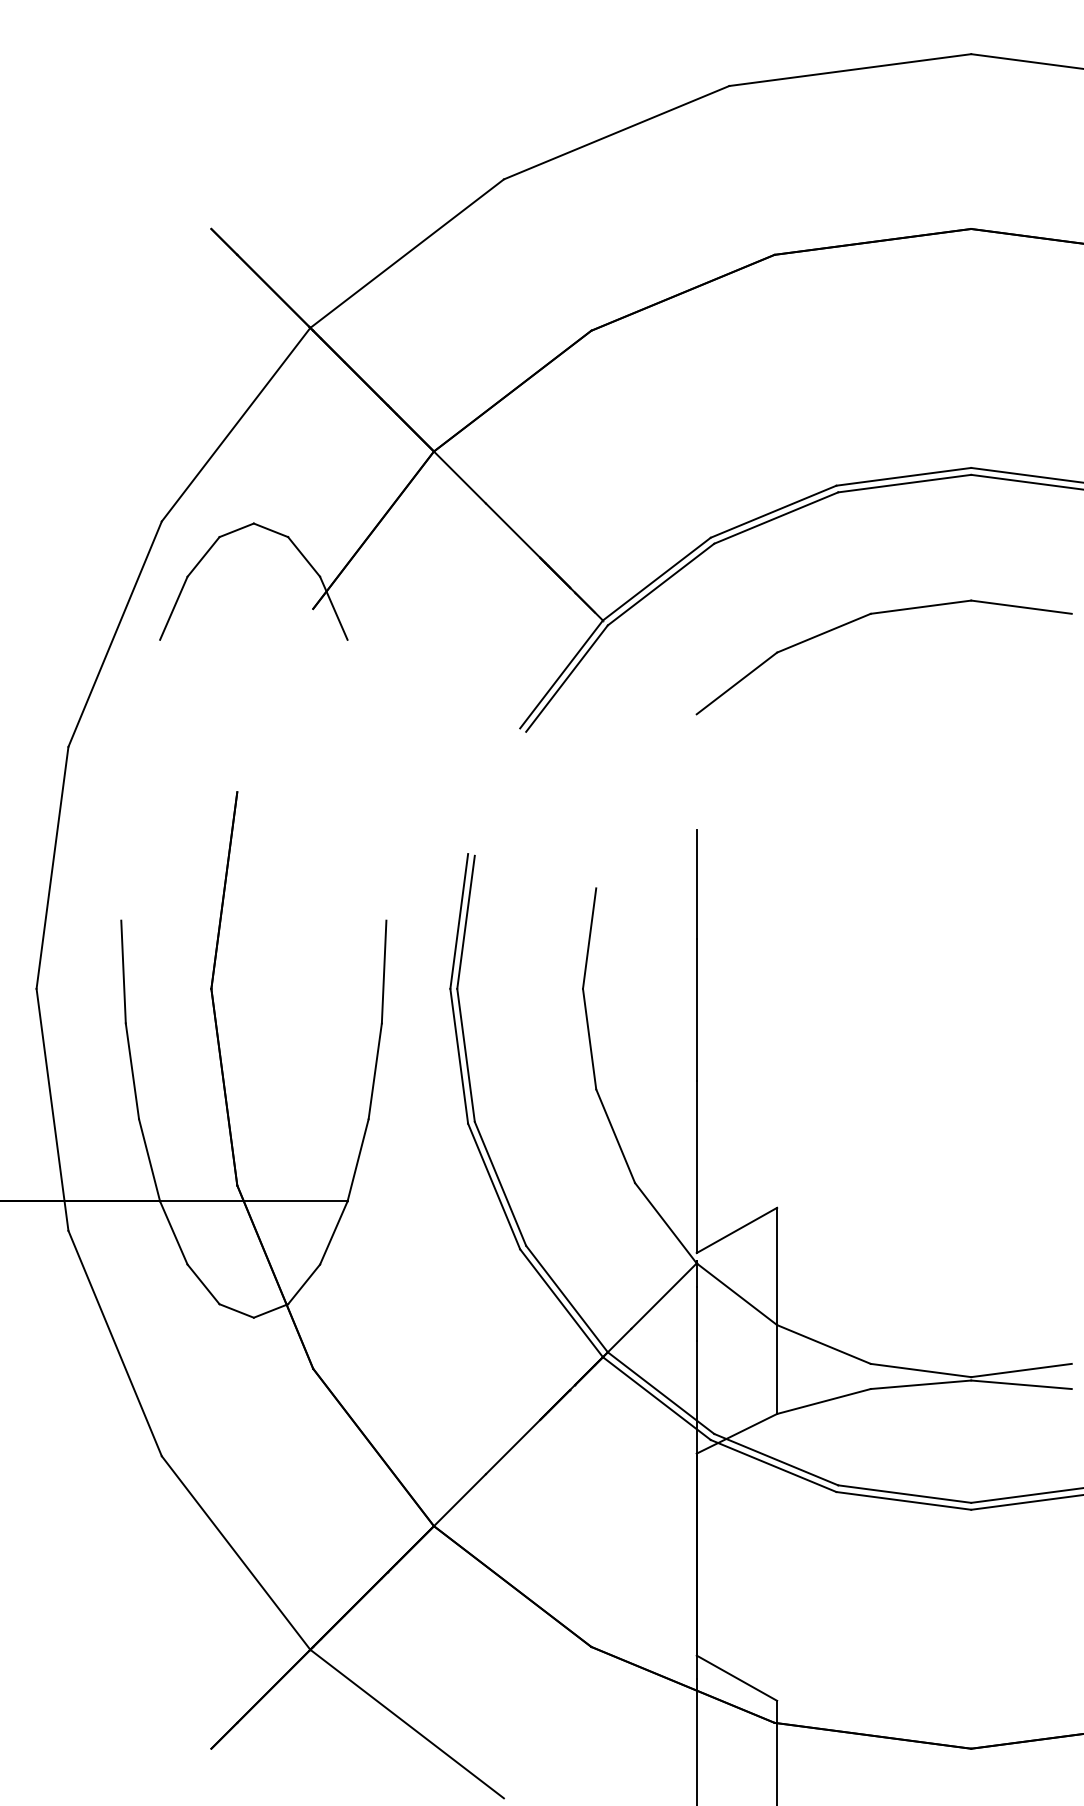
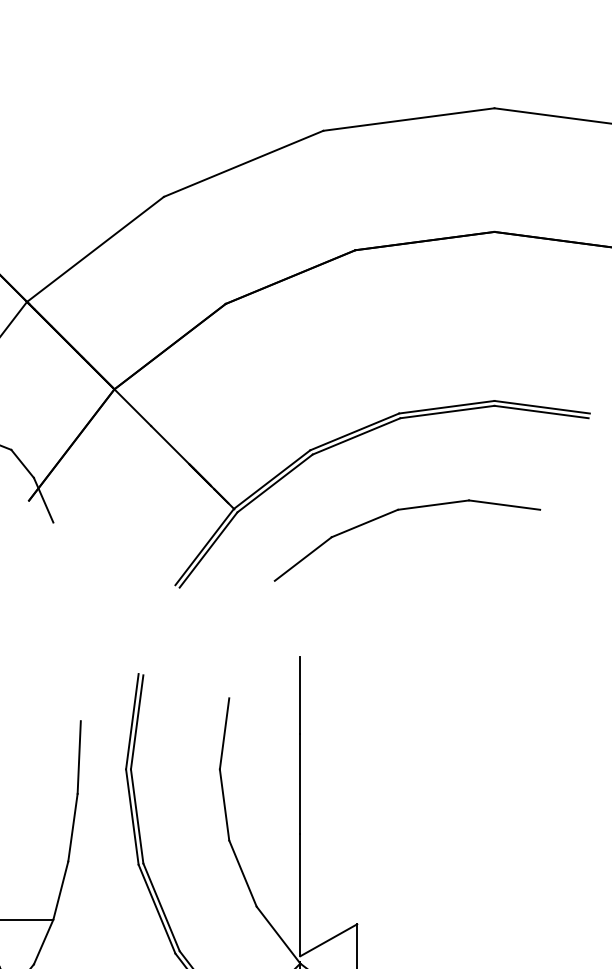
part: (875, 614) -> (401, 510), moved

